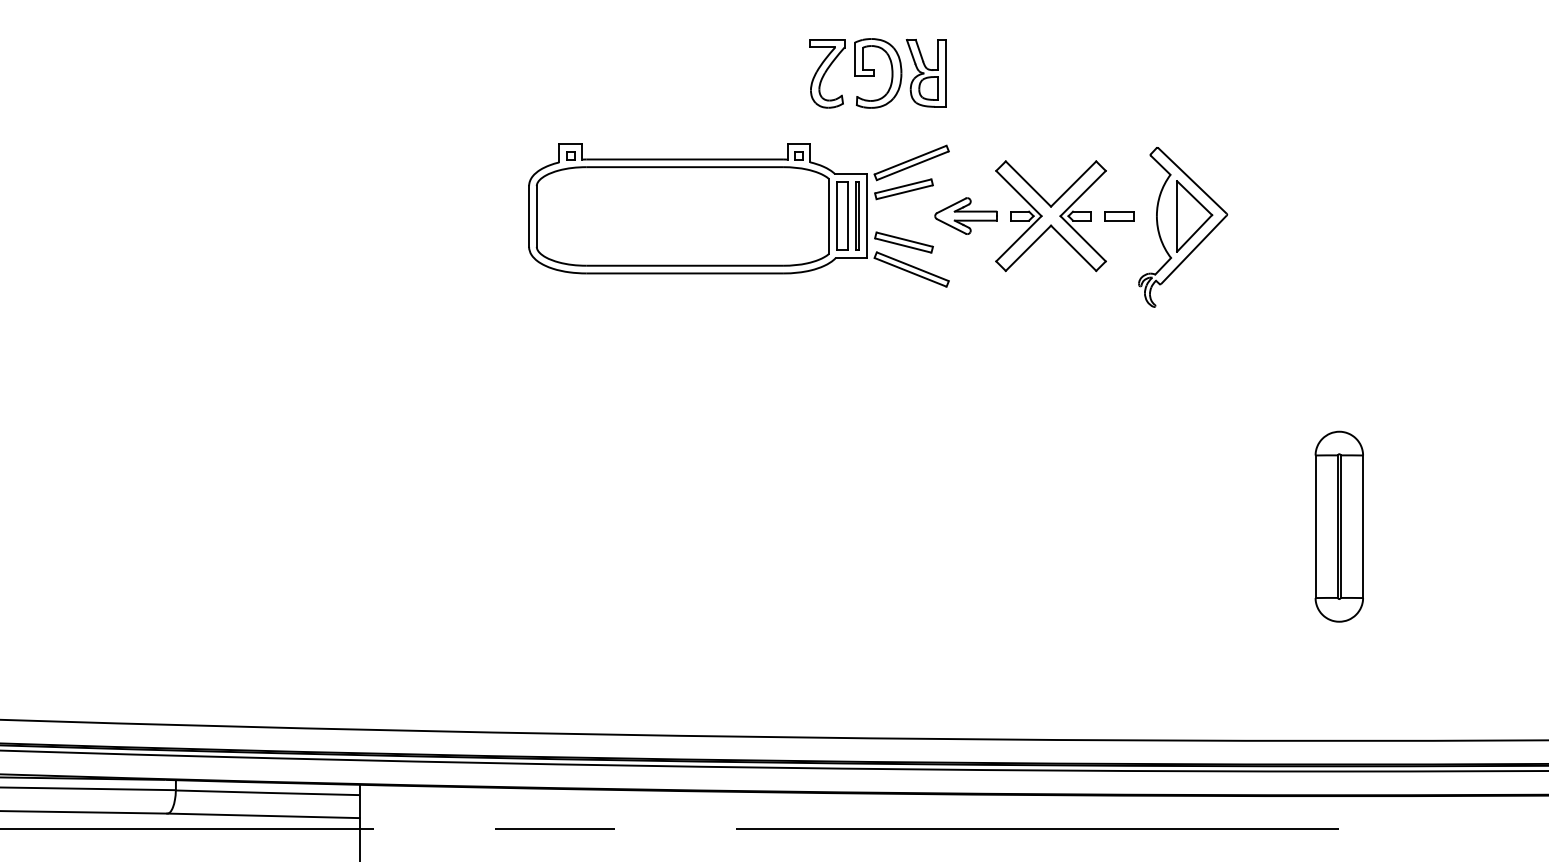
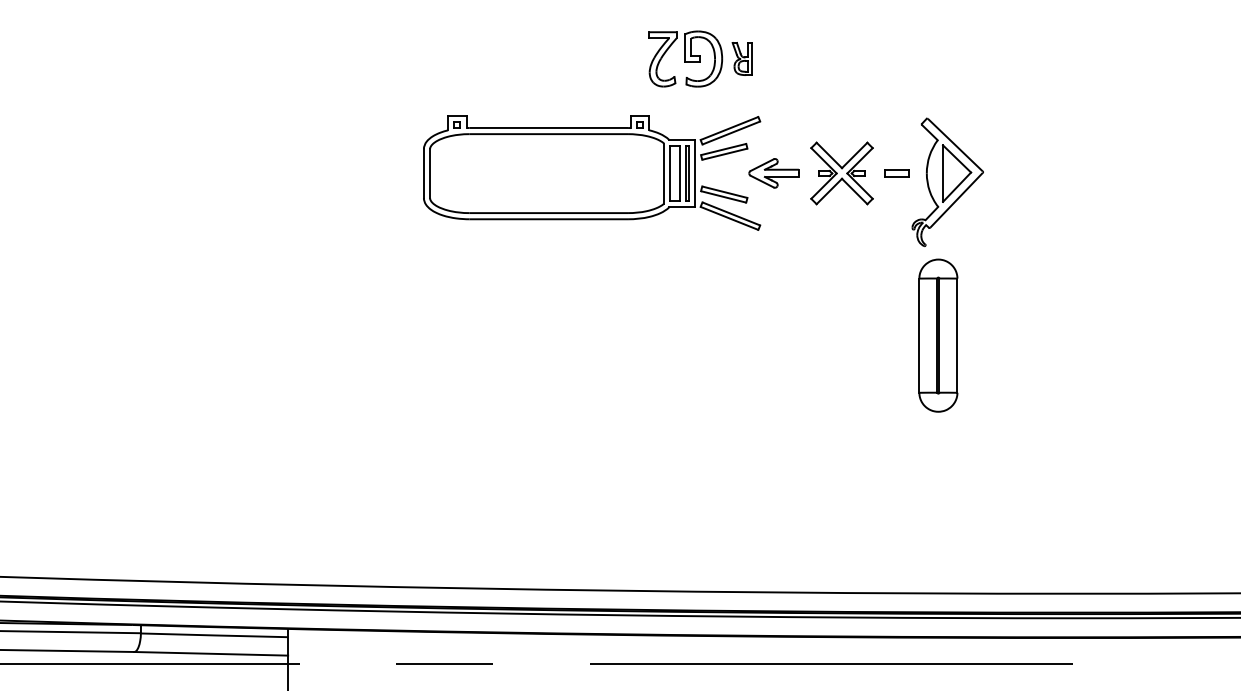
part: (925, 73) -> (741, 59), size x0.6
part: (1050, 216) -> (841, 173), size x0.7
part: (1338, 526) -> (937, 335), moved

